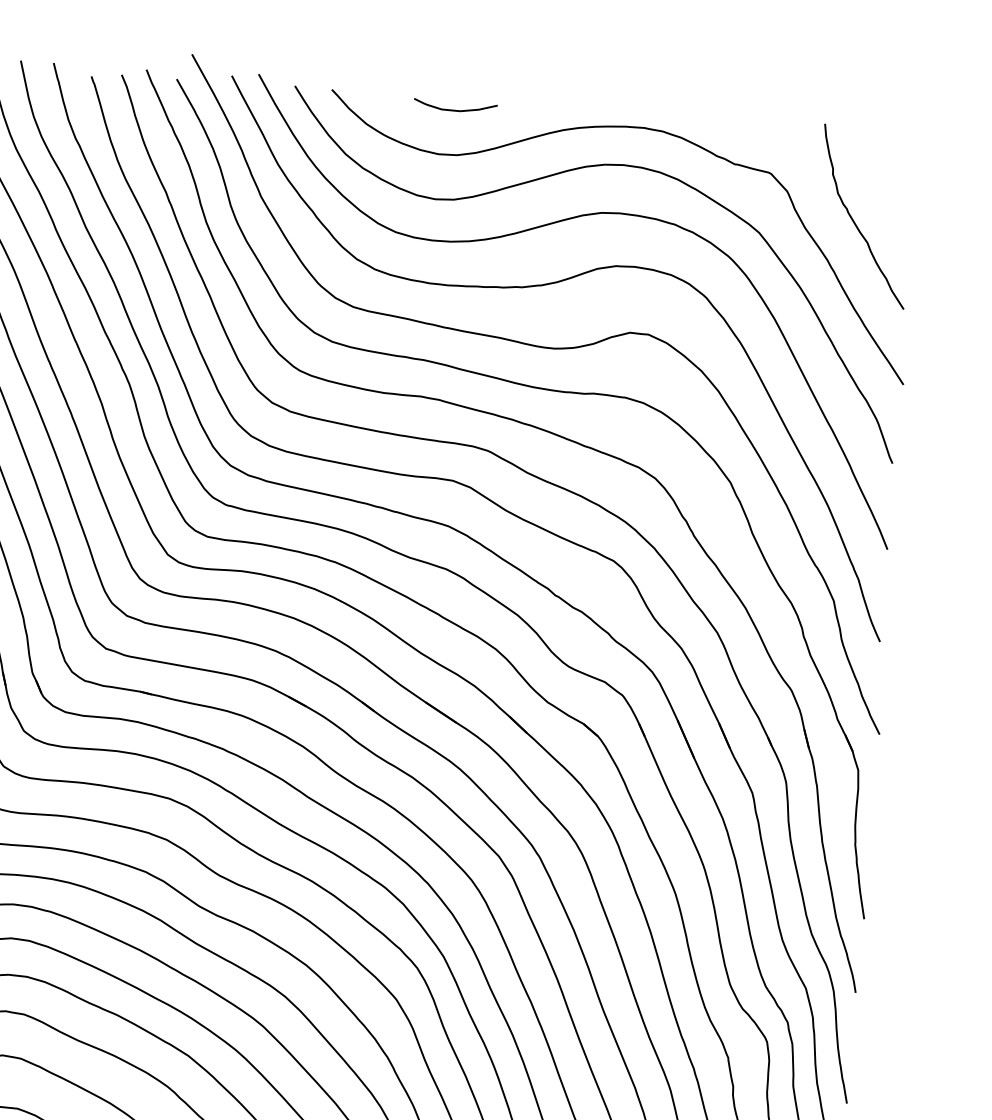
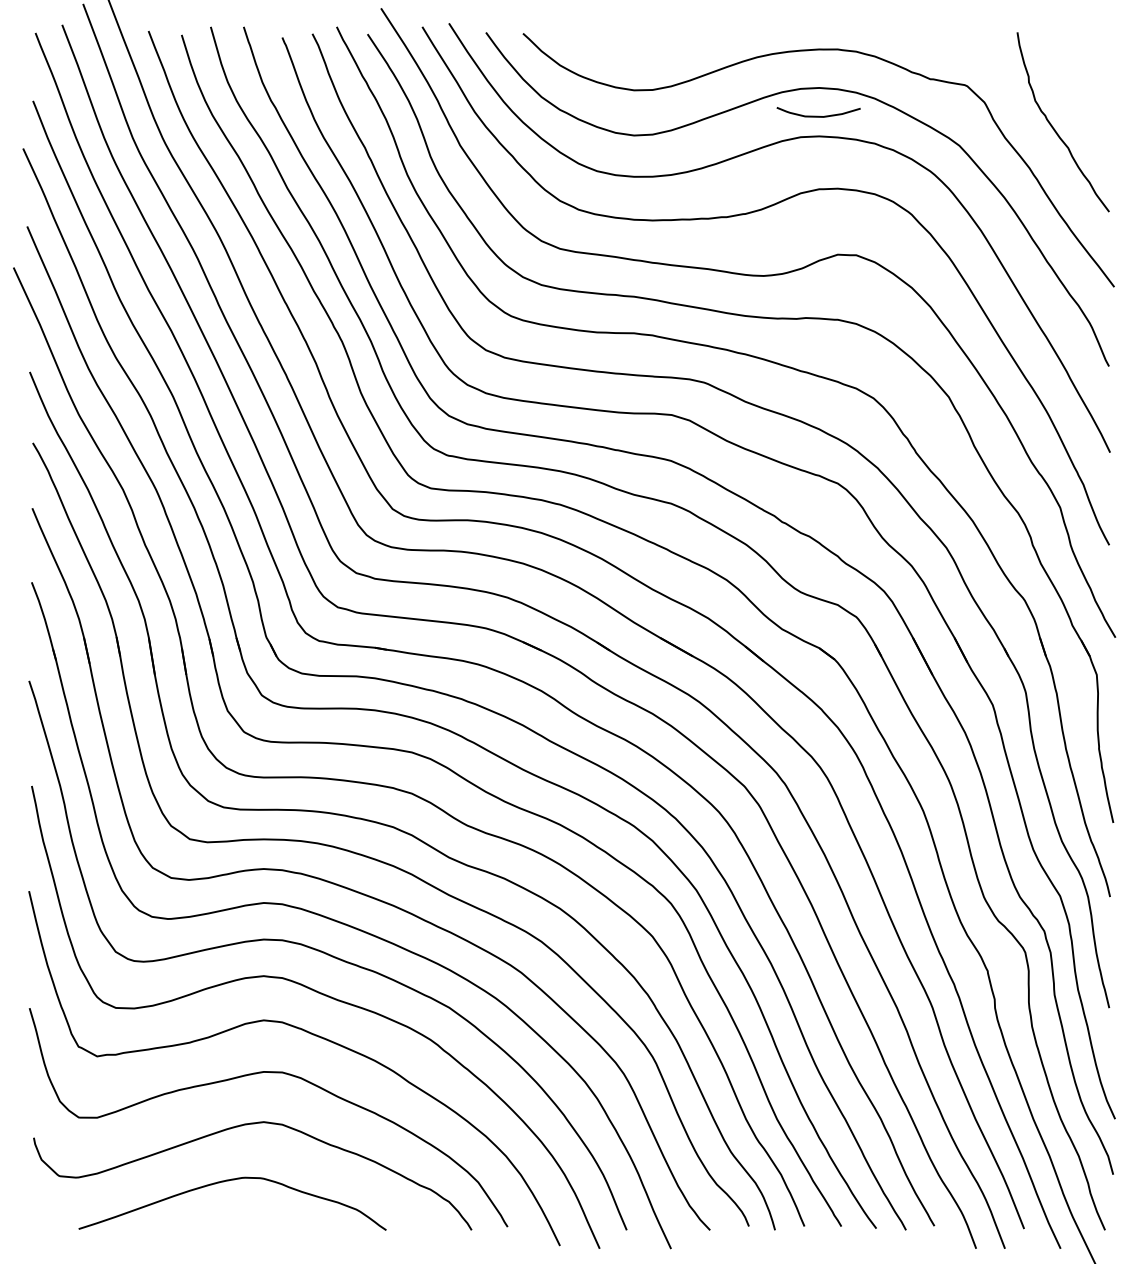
curve: (455, 109) -> (818, 115), moved

